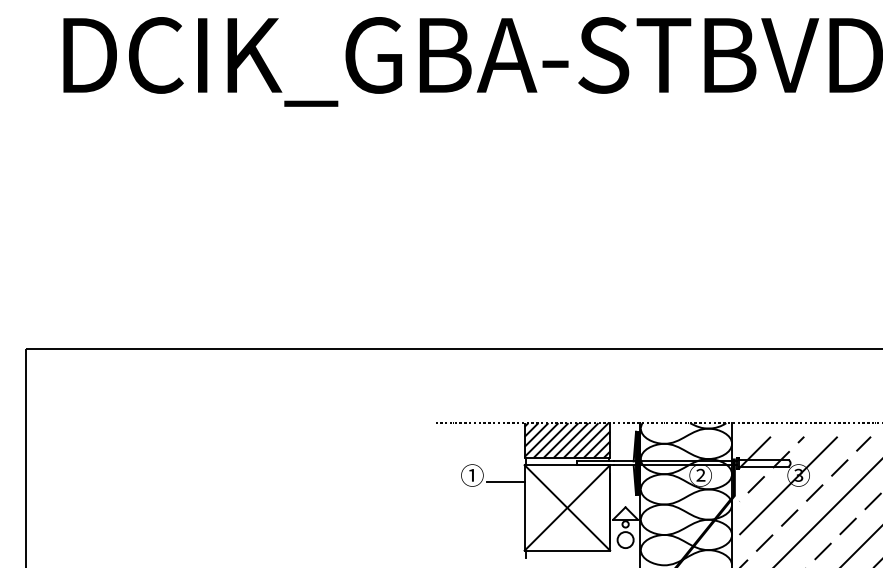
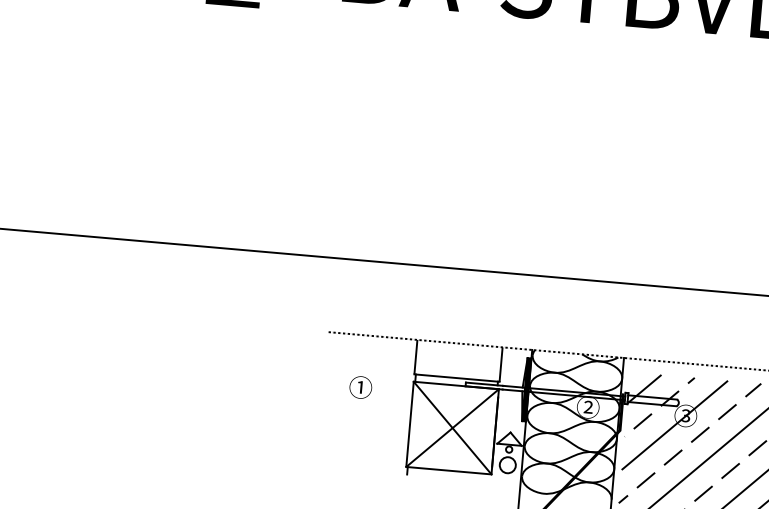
hatch: (567, 440) -> (458, 360), removed
line: (505, 482) -> (393, 397), removed

